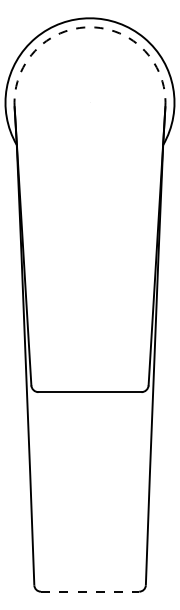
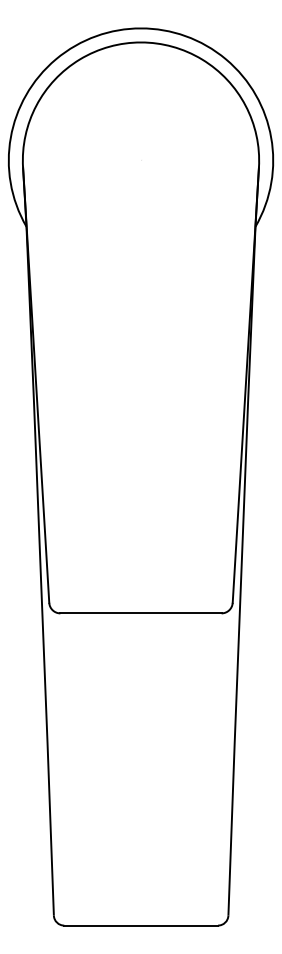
arc: (90, 27) -> (141, 42), dashed -> solid
line: (90, 591) -> (141, 925), dashed -> solid

